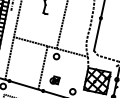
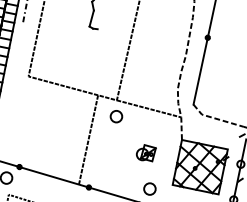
line: (9, 58) -> (19, 120), removed
part: (54, 80) -> (145, 153), moved

